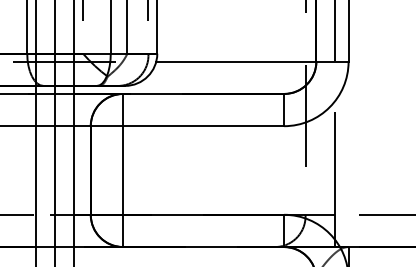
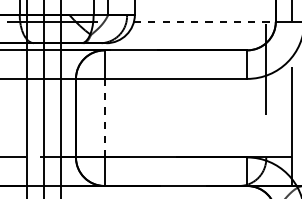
line: (236, 61) -> (205, 21), solid -> dashed
line: (123, 171) -> (104, 119), solid -> dashed

